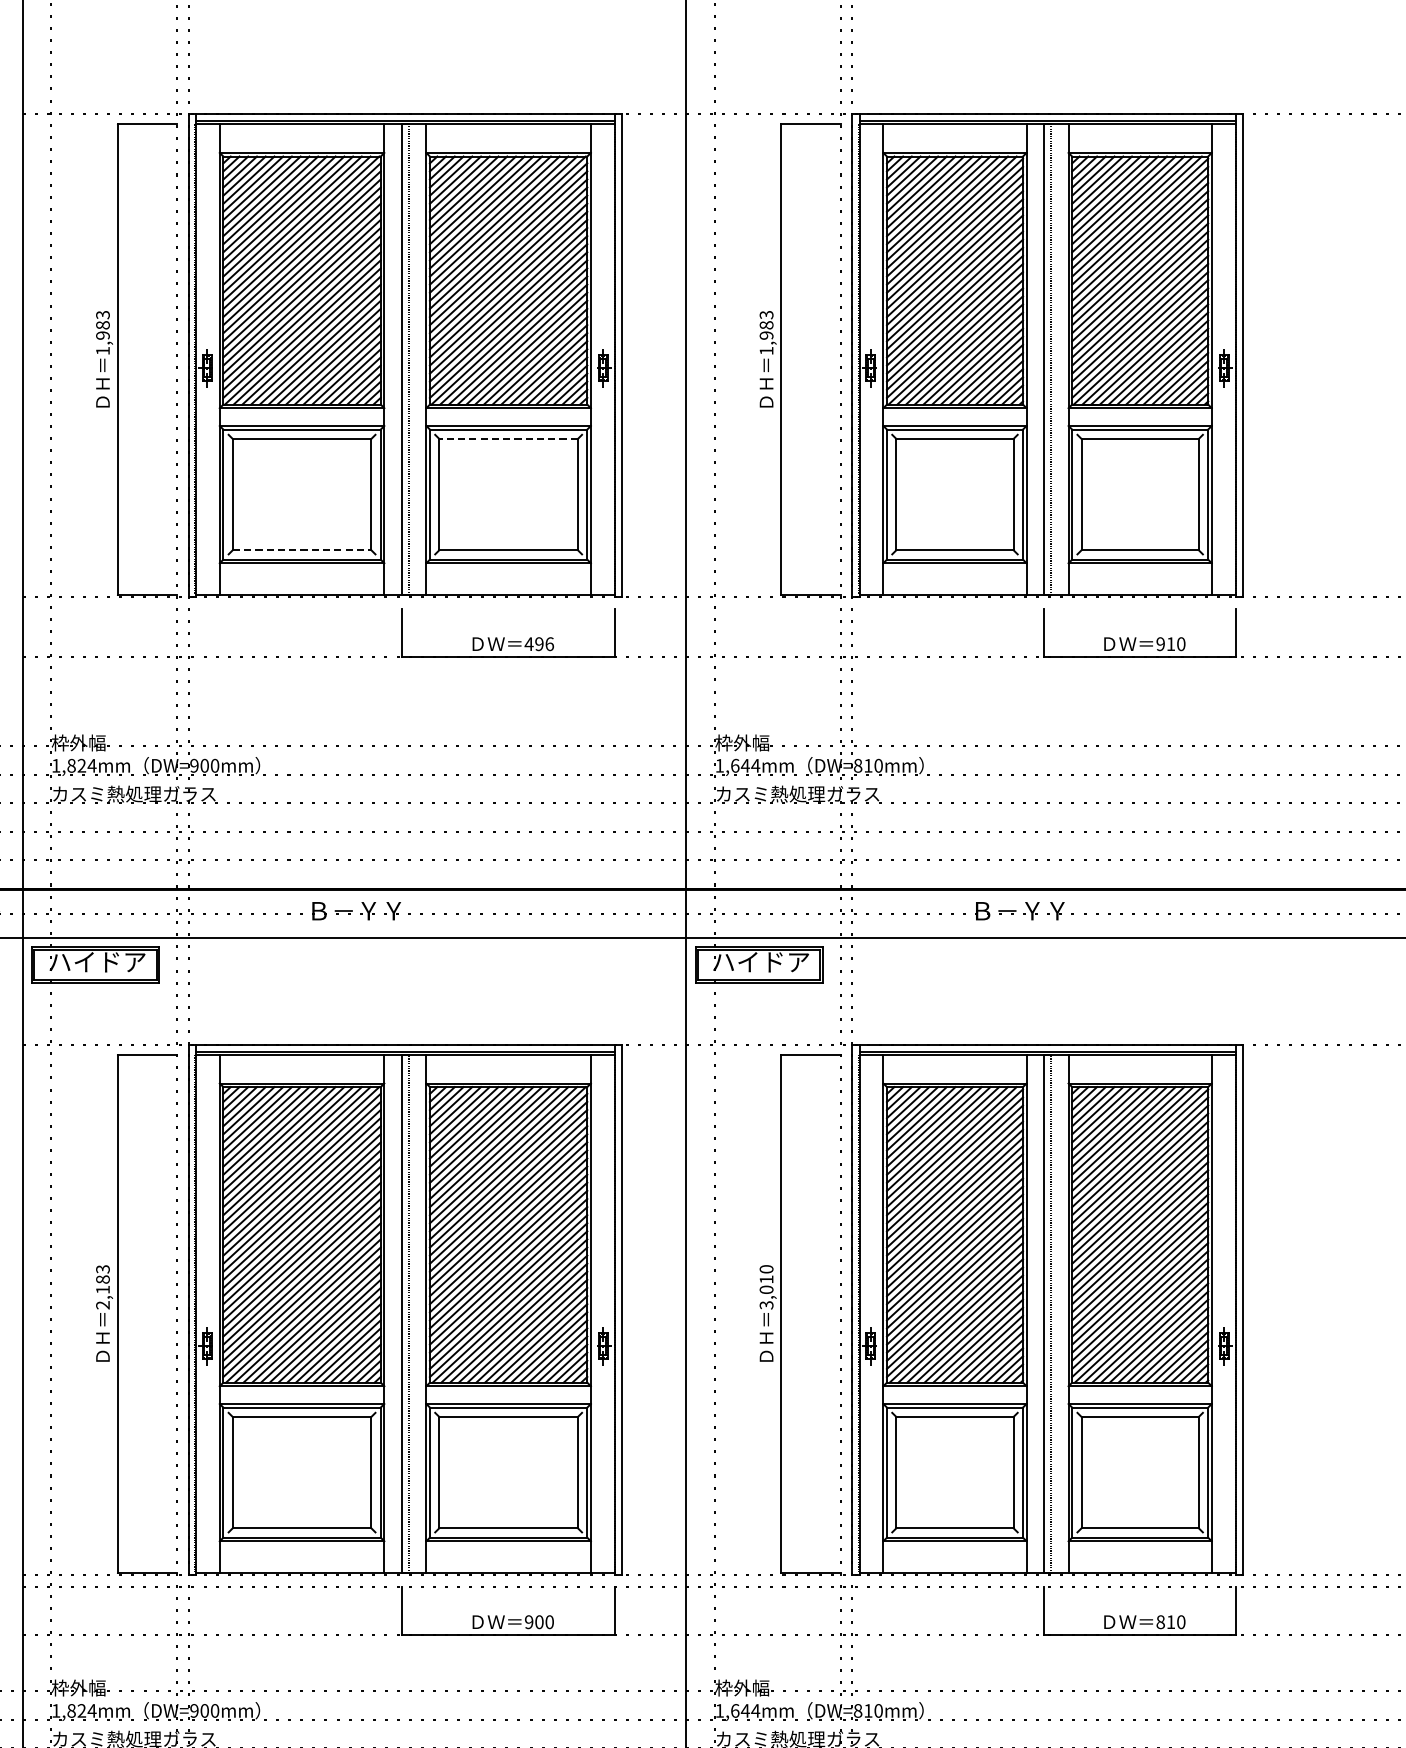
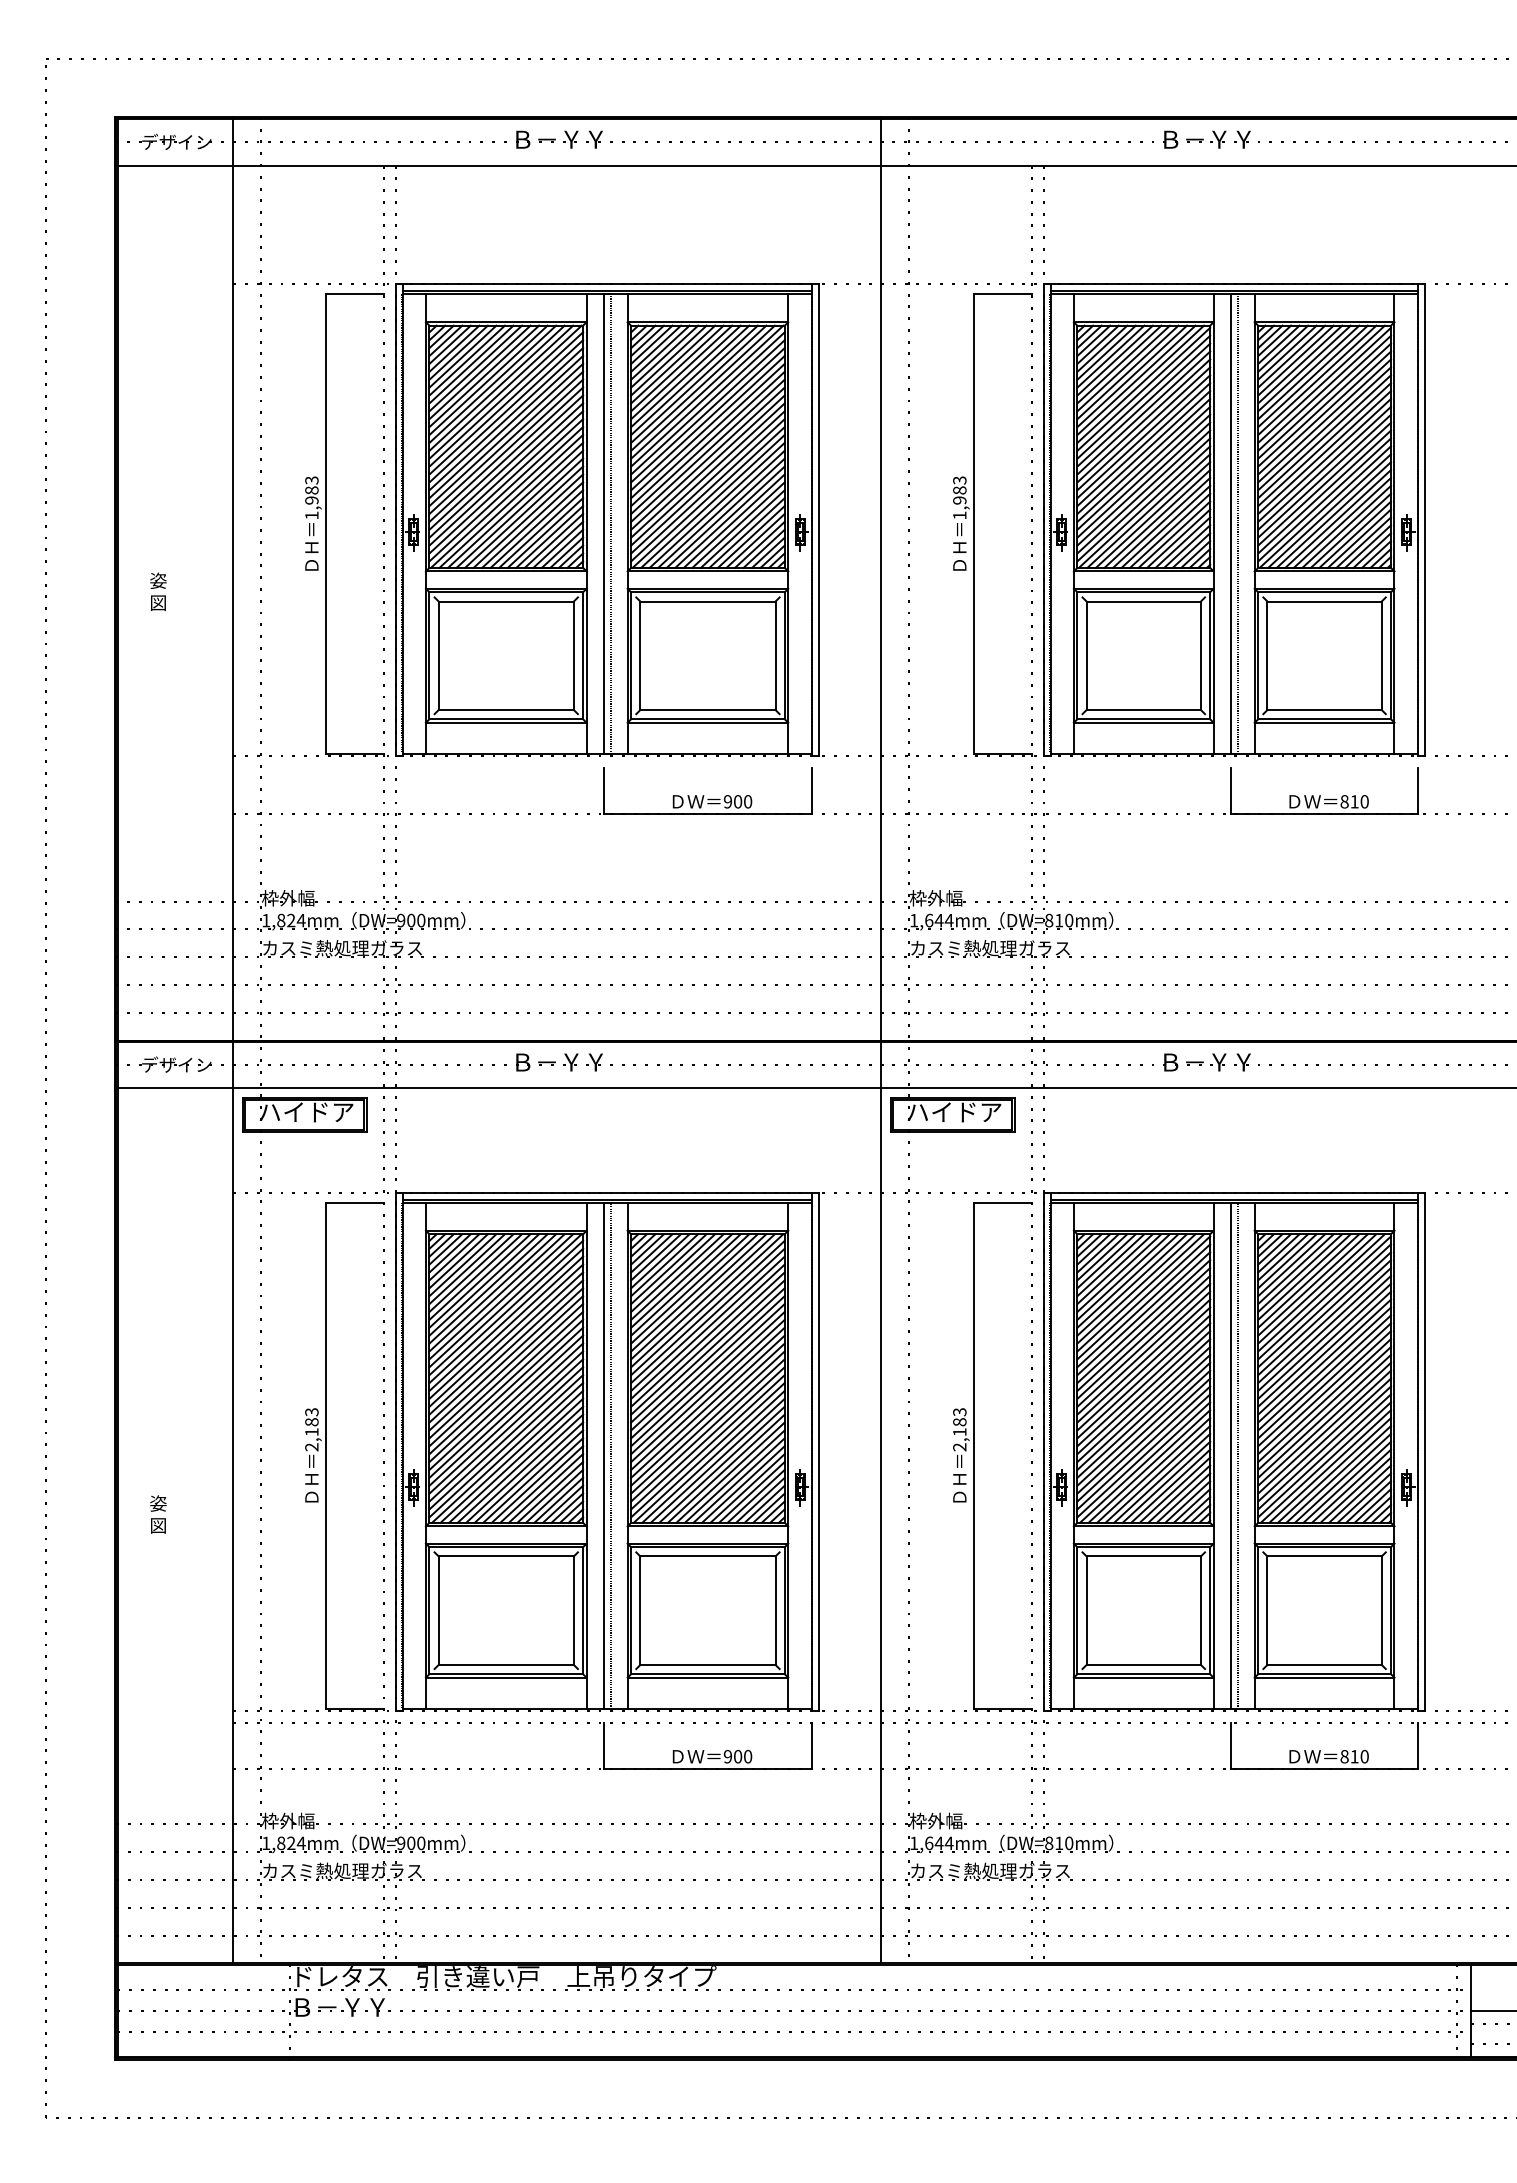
line: (508, 439) -> (707, 601), dashed -> solid
line: (302, 550) -> (506, 710), dashed -> solid
text: (538, 643) -> (737, 801), 496 -> 900
text: (1160, 643) -> (1344, 801), 910 -> 810
text: (766, 1287) -> (959, 1429), 3,010 -> 2,183

